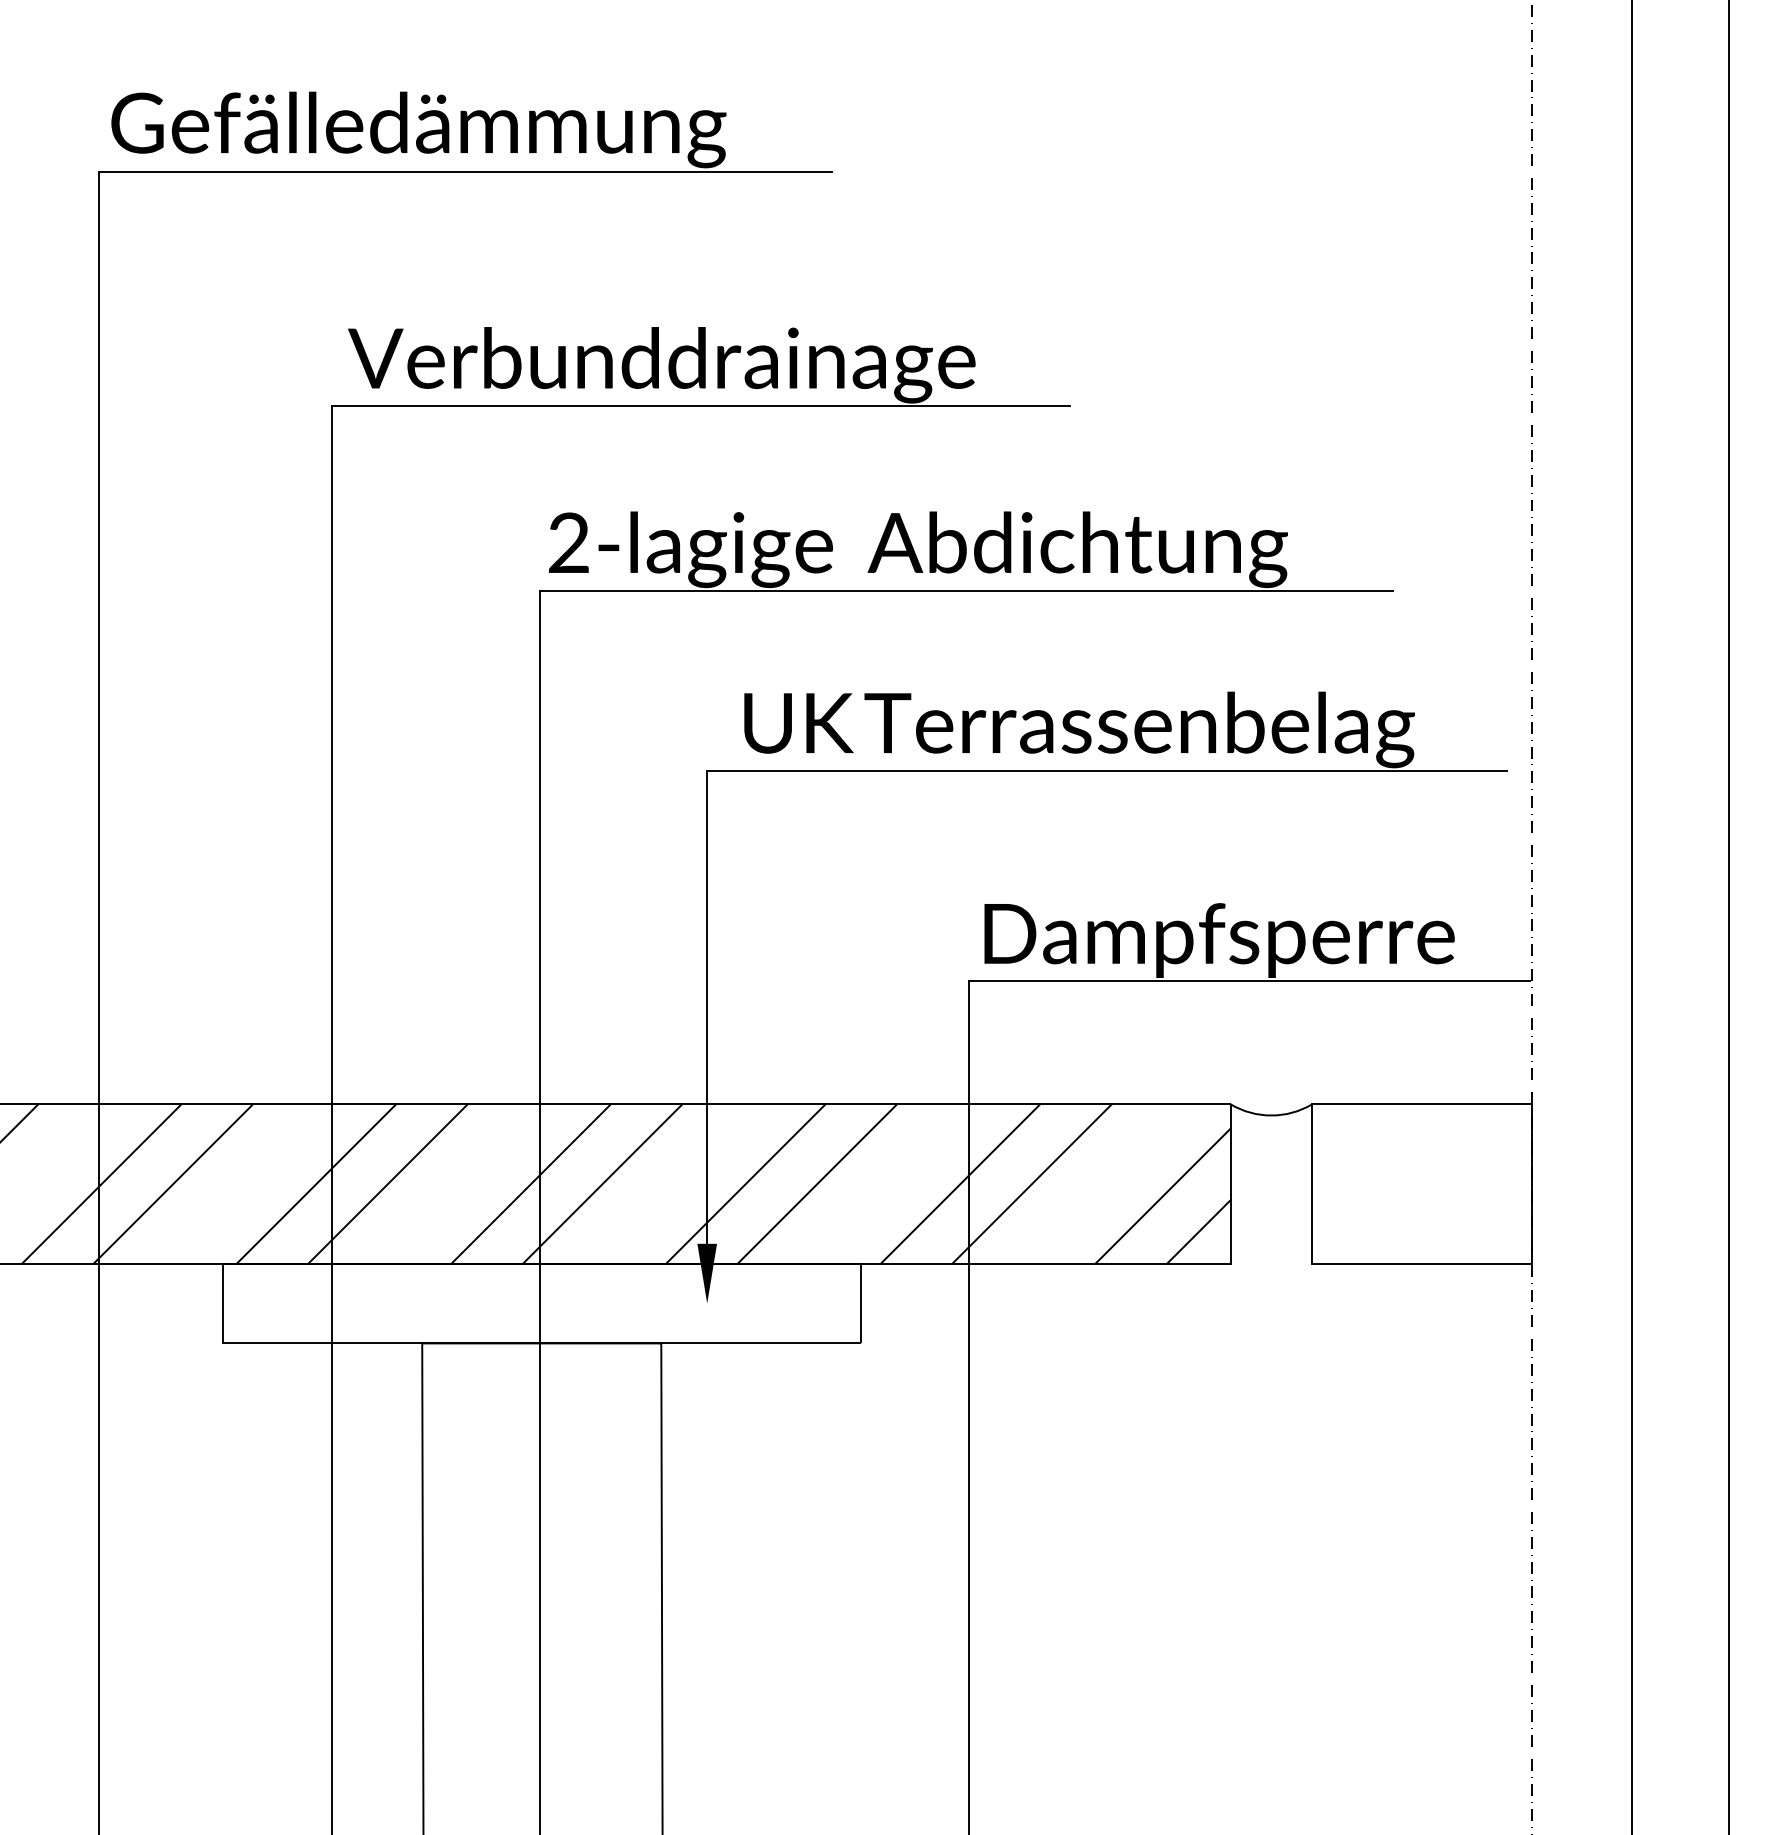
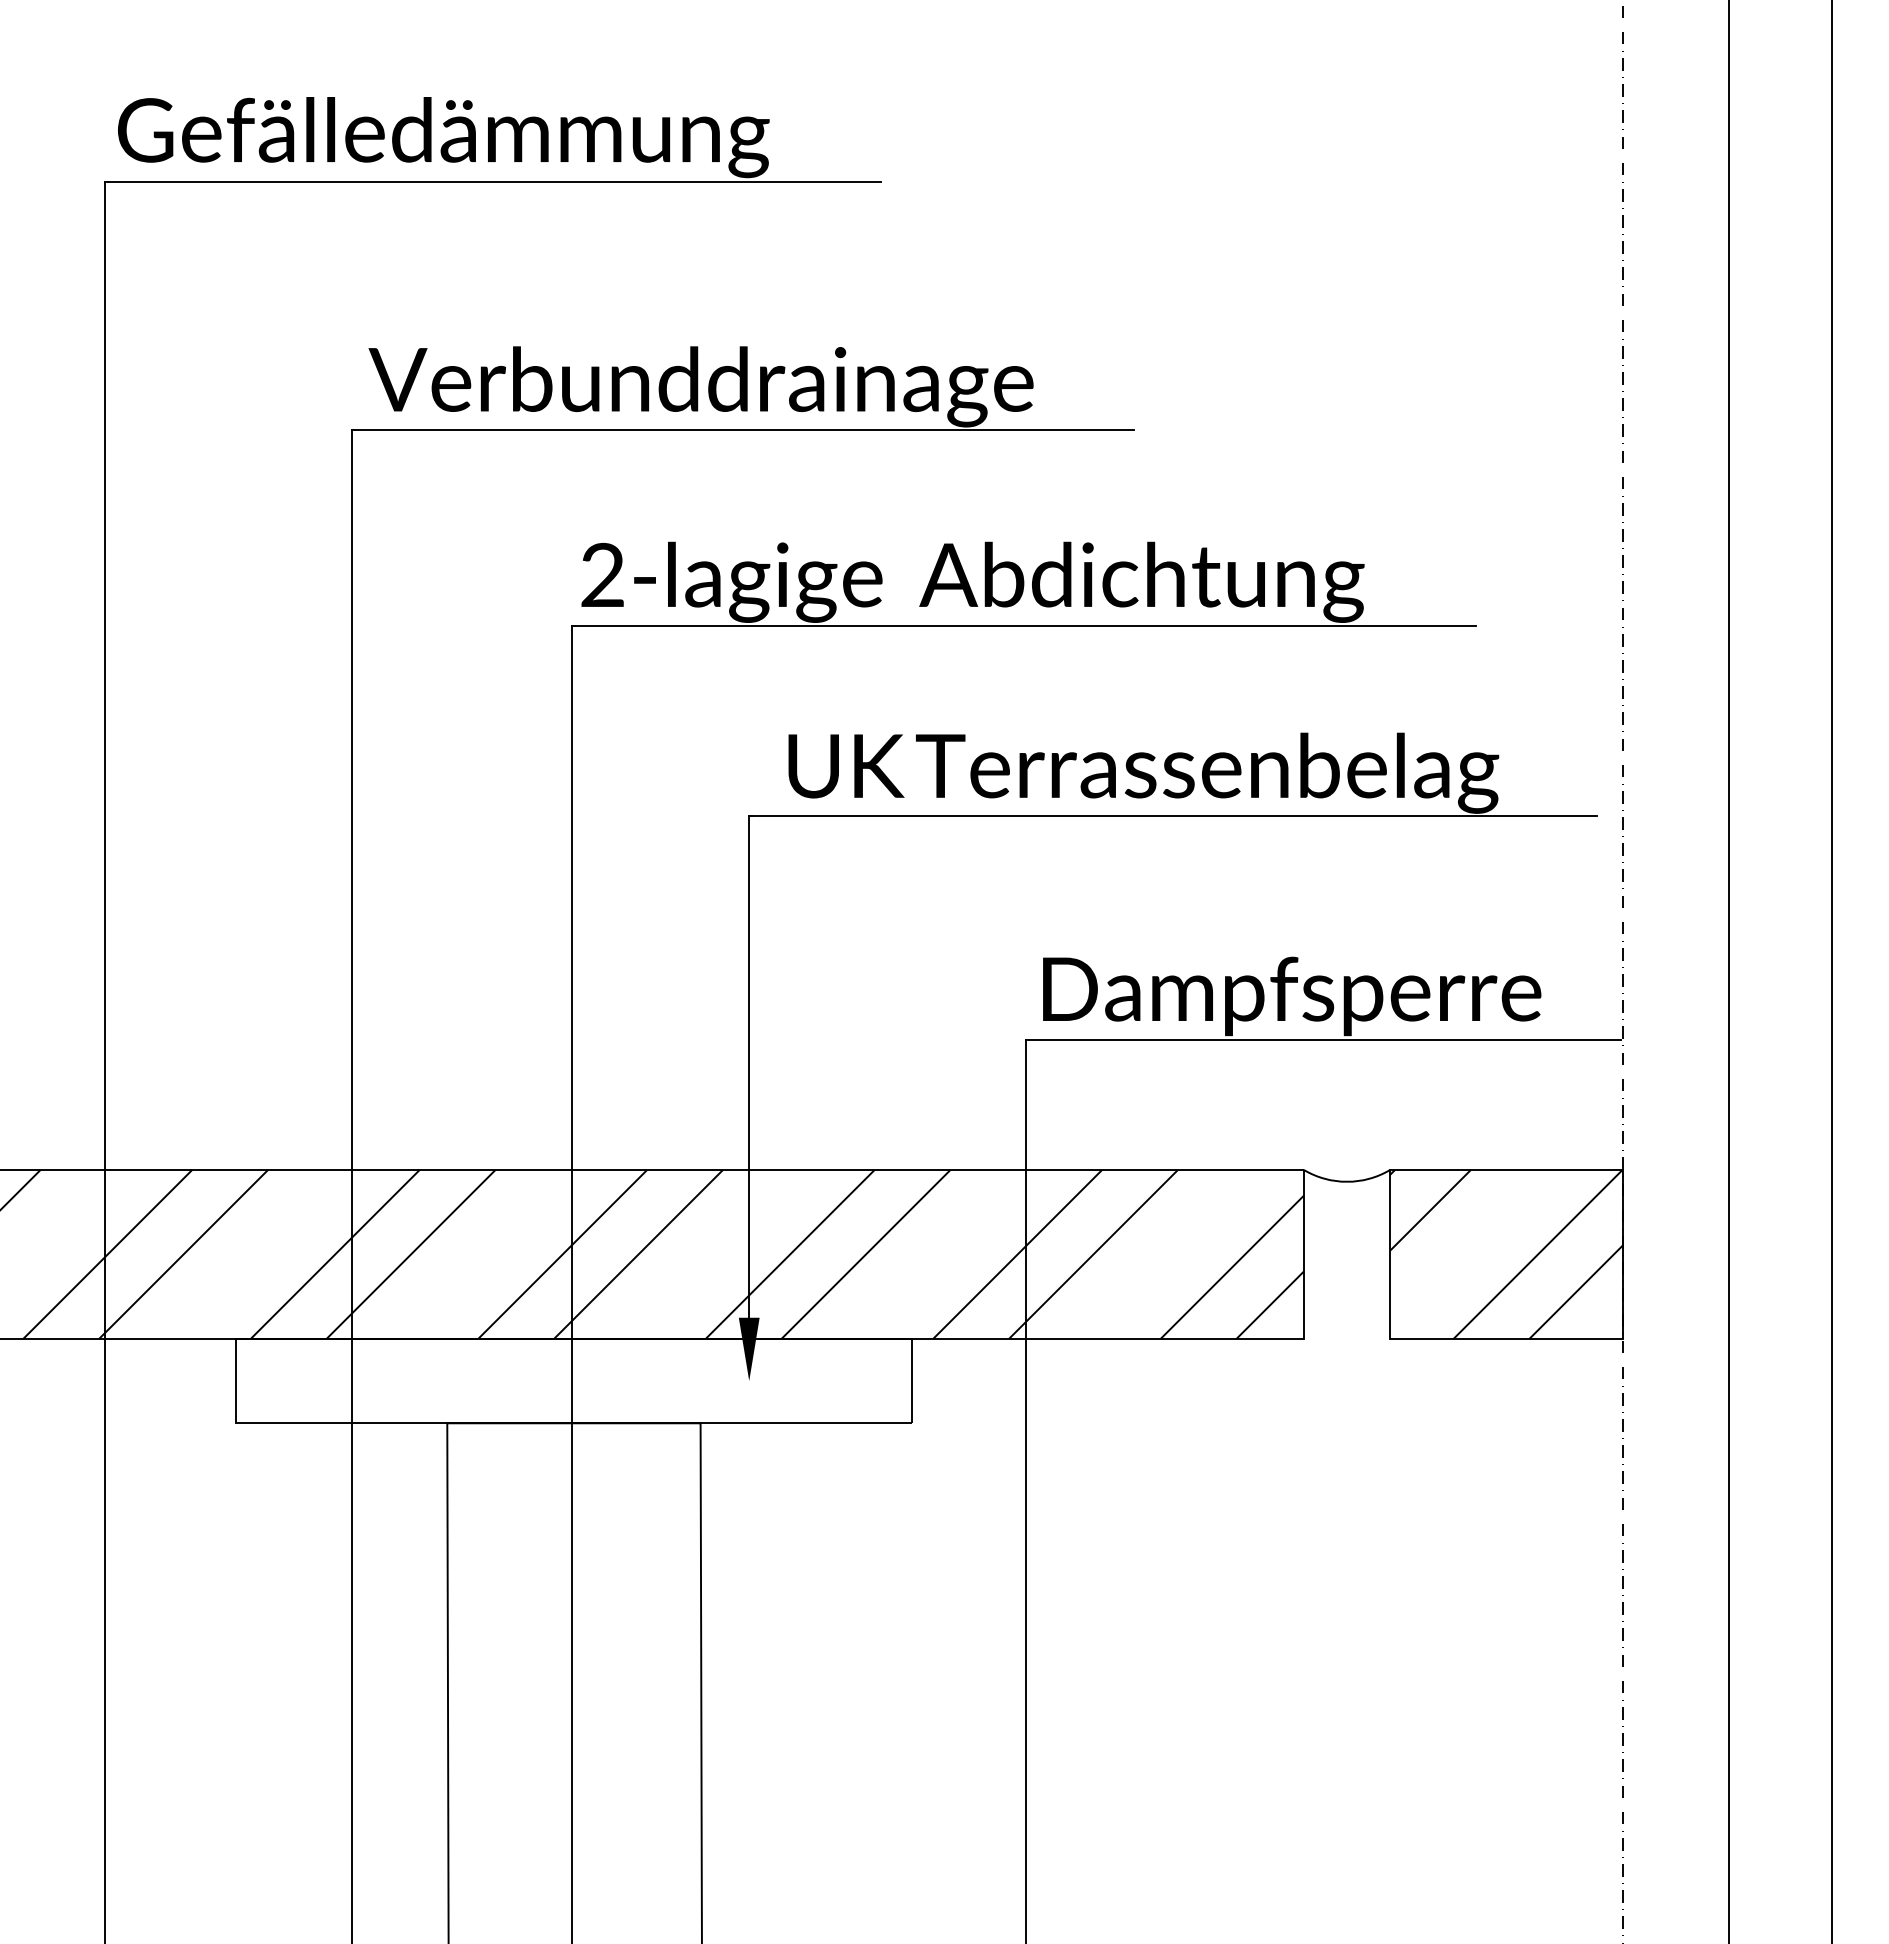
hatch: (1421, 1184) -> (1506, 1254), added

